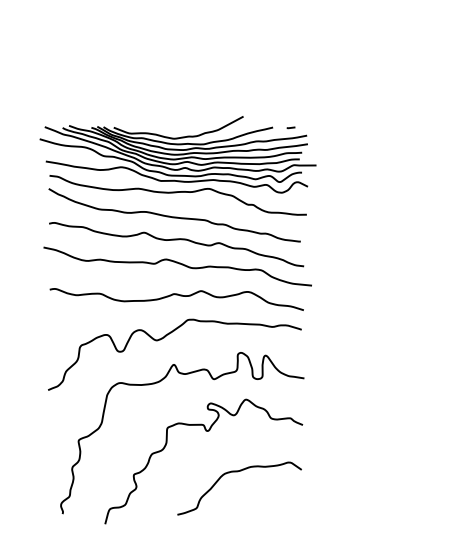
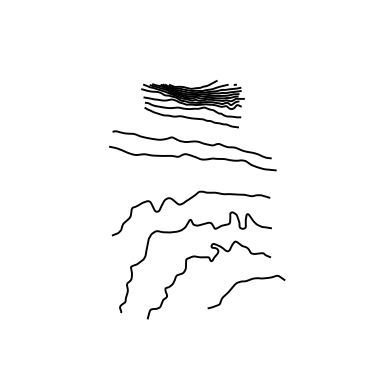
part: (177, 178) -> (192, 103), size x0.6
curve: (178, 296) -> (193, 177), removed
curve: (238, 473) -> (245, 282), moved

